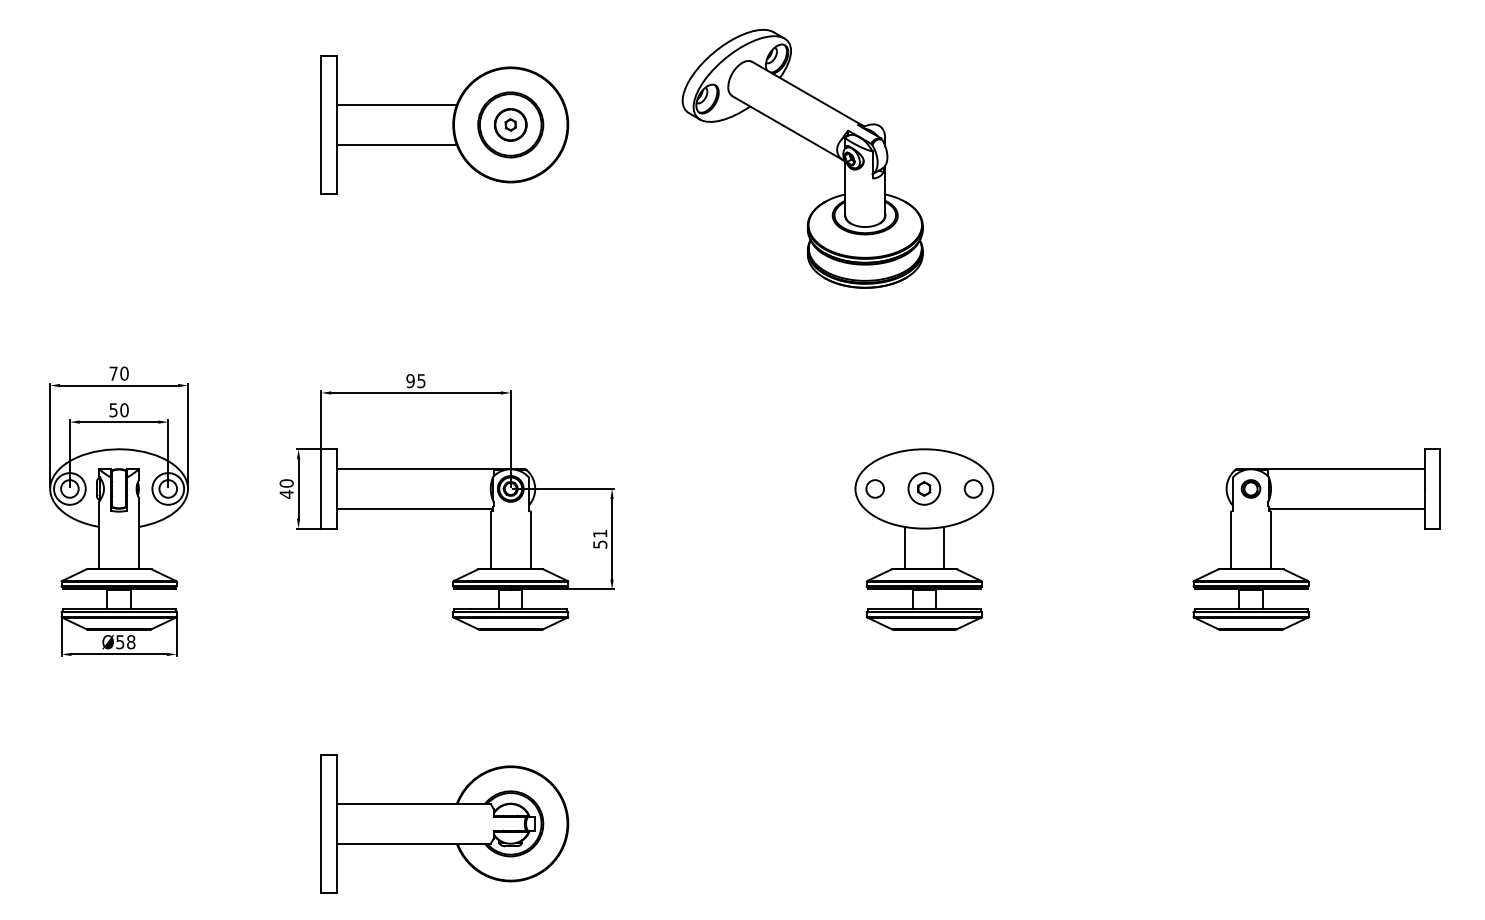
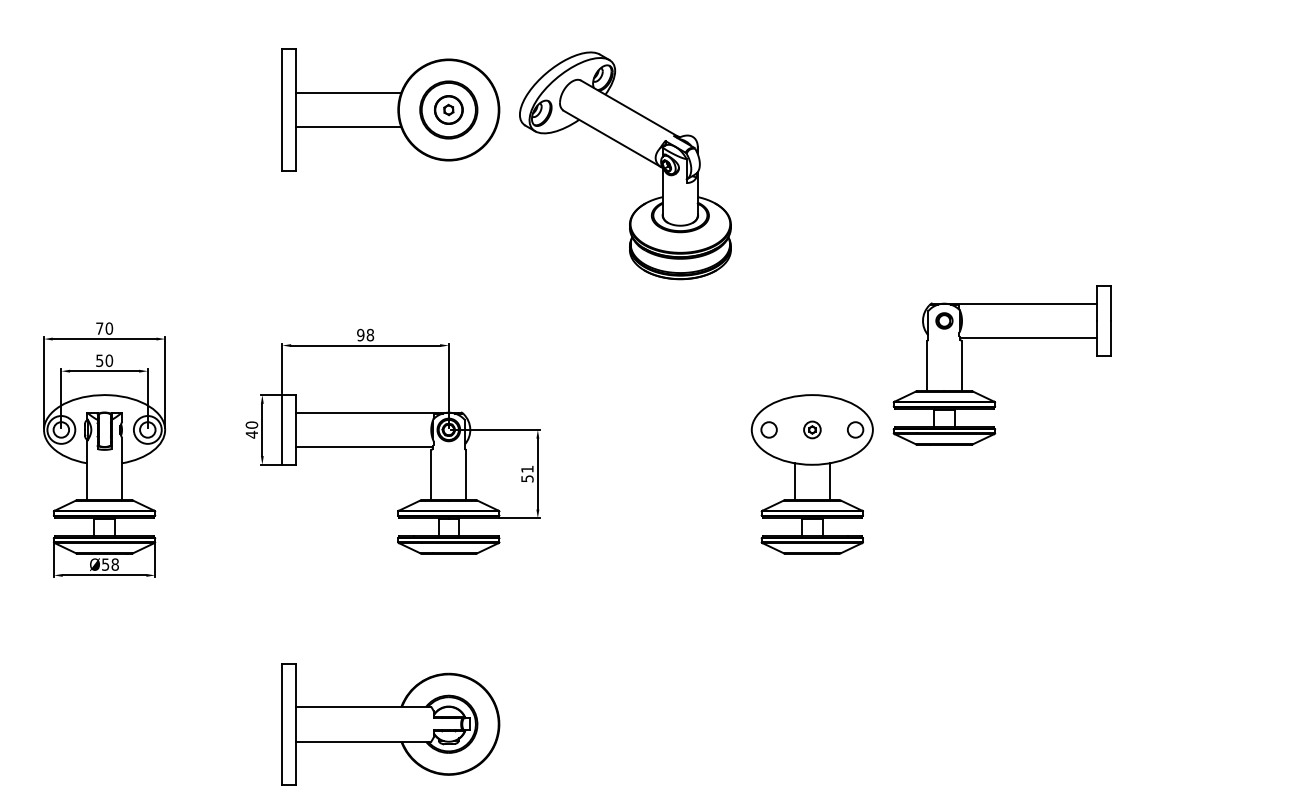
part: (811, 143) -> (633, 152), moved
text: (421, 380) -> (370, 334), 95 -> 98
part: (924, 488) -> (812, 429), size x0.6
part: (1315, 508) -> (1001, 338), moved

